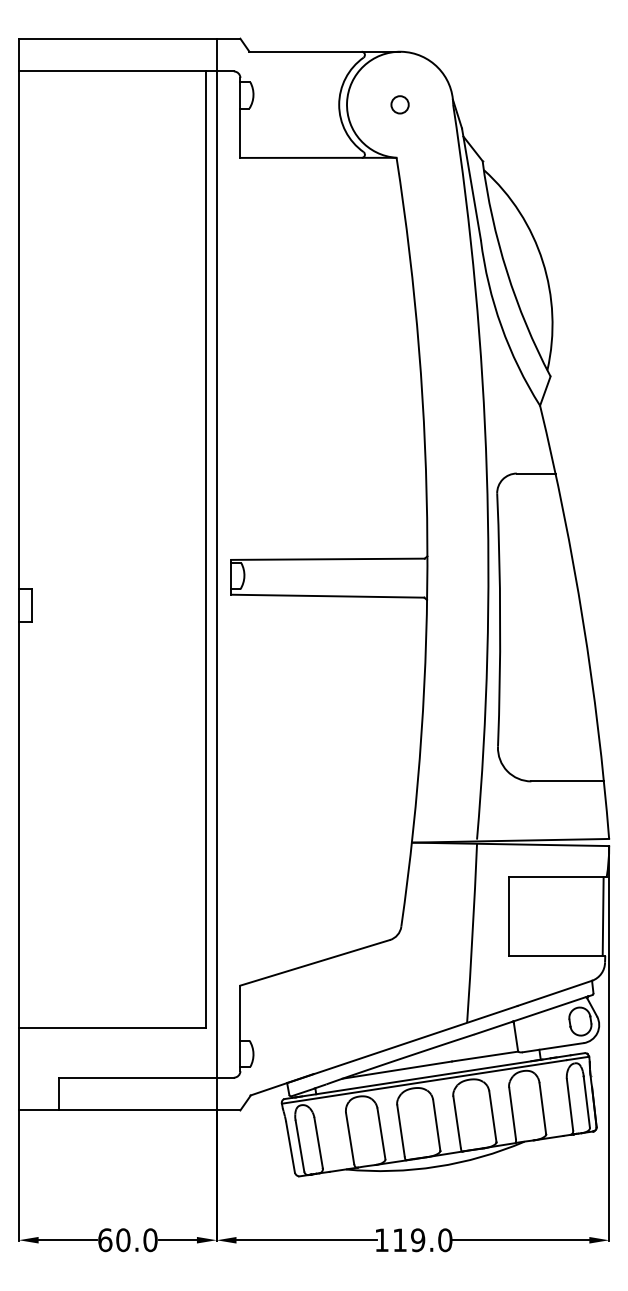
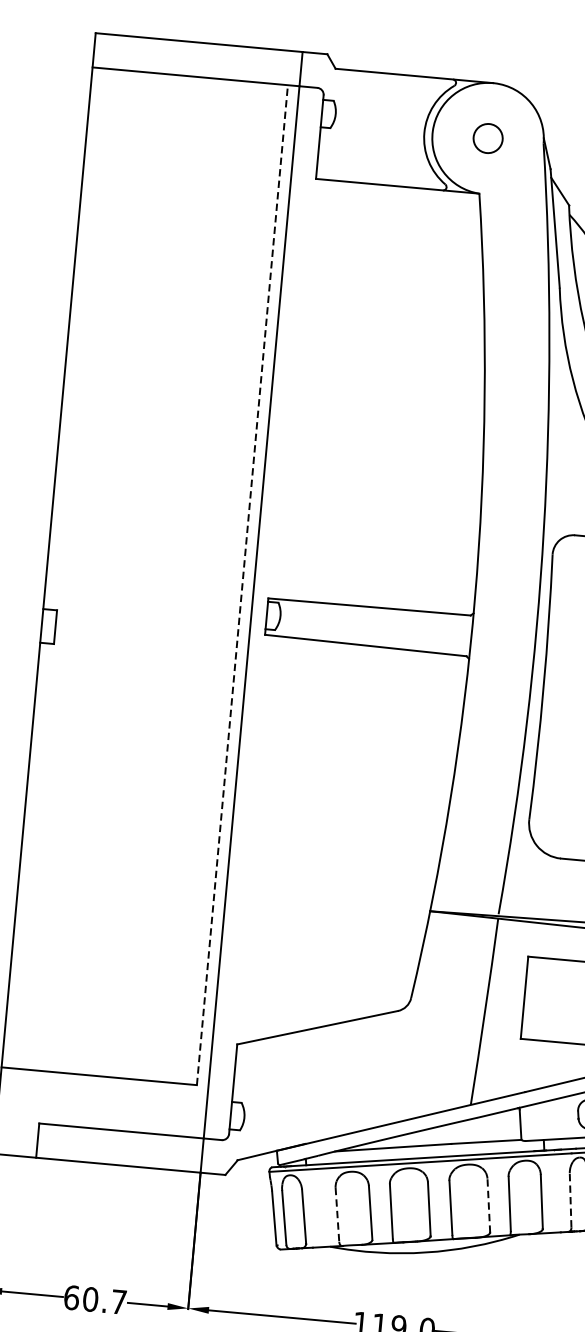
circle: (399, 104) -> (487, 138), size x1.6
line: (205, 549) -> (242, 585), solid -> dashed
line: (570, 1104) -> (571, 1200), solid -> dashed
line: (492, 1116) -> (488, 1205), solid -> dashed
line: (350, 1138) -> (337, 1214), solid -> dashed
text: (150, 1240) -> (119, 1302), 60.0 -> 60.7

